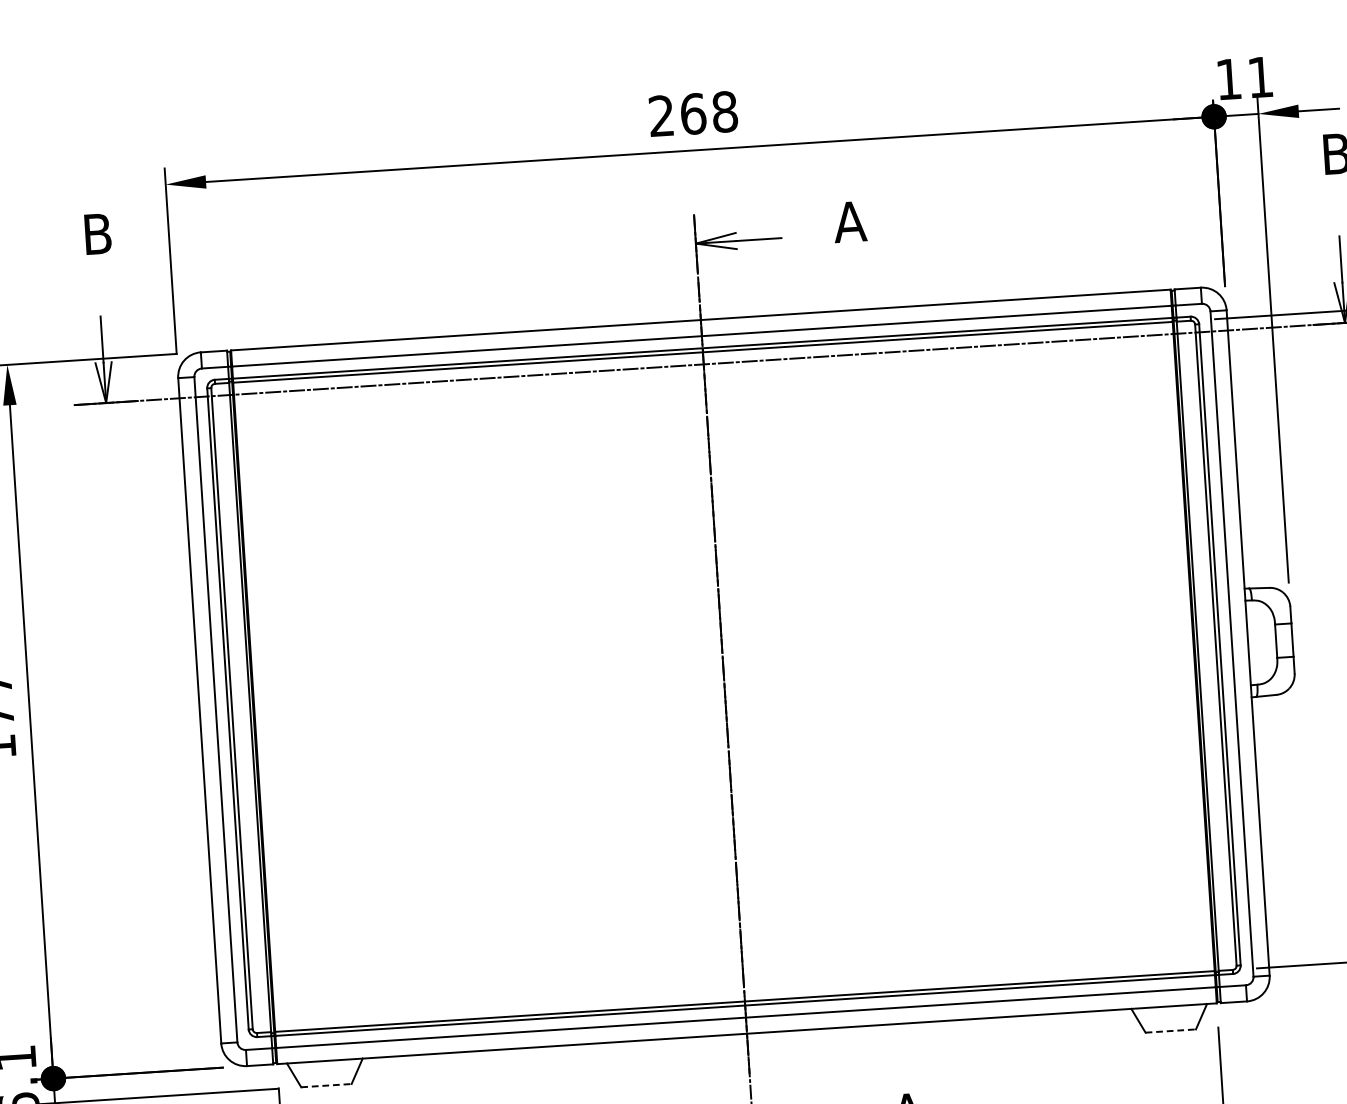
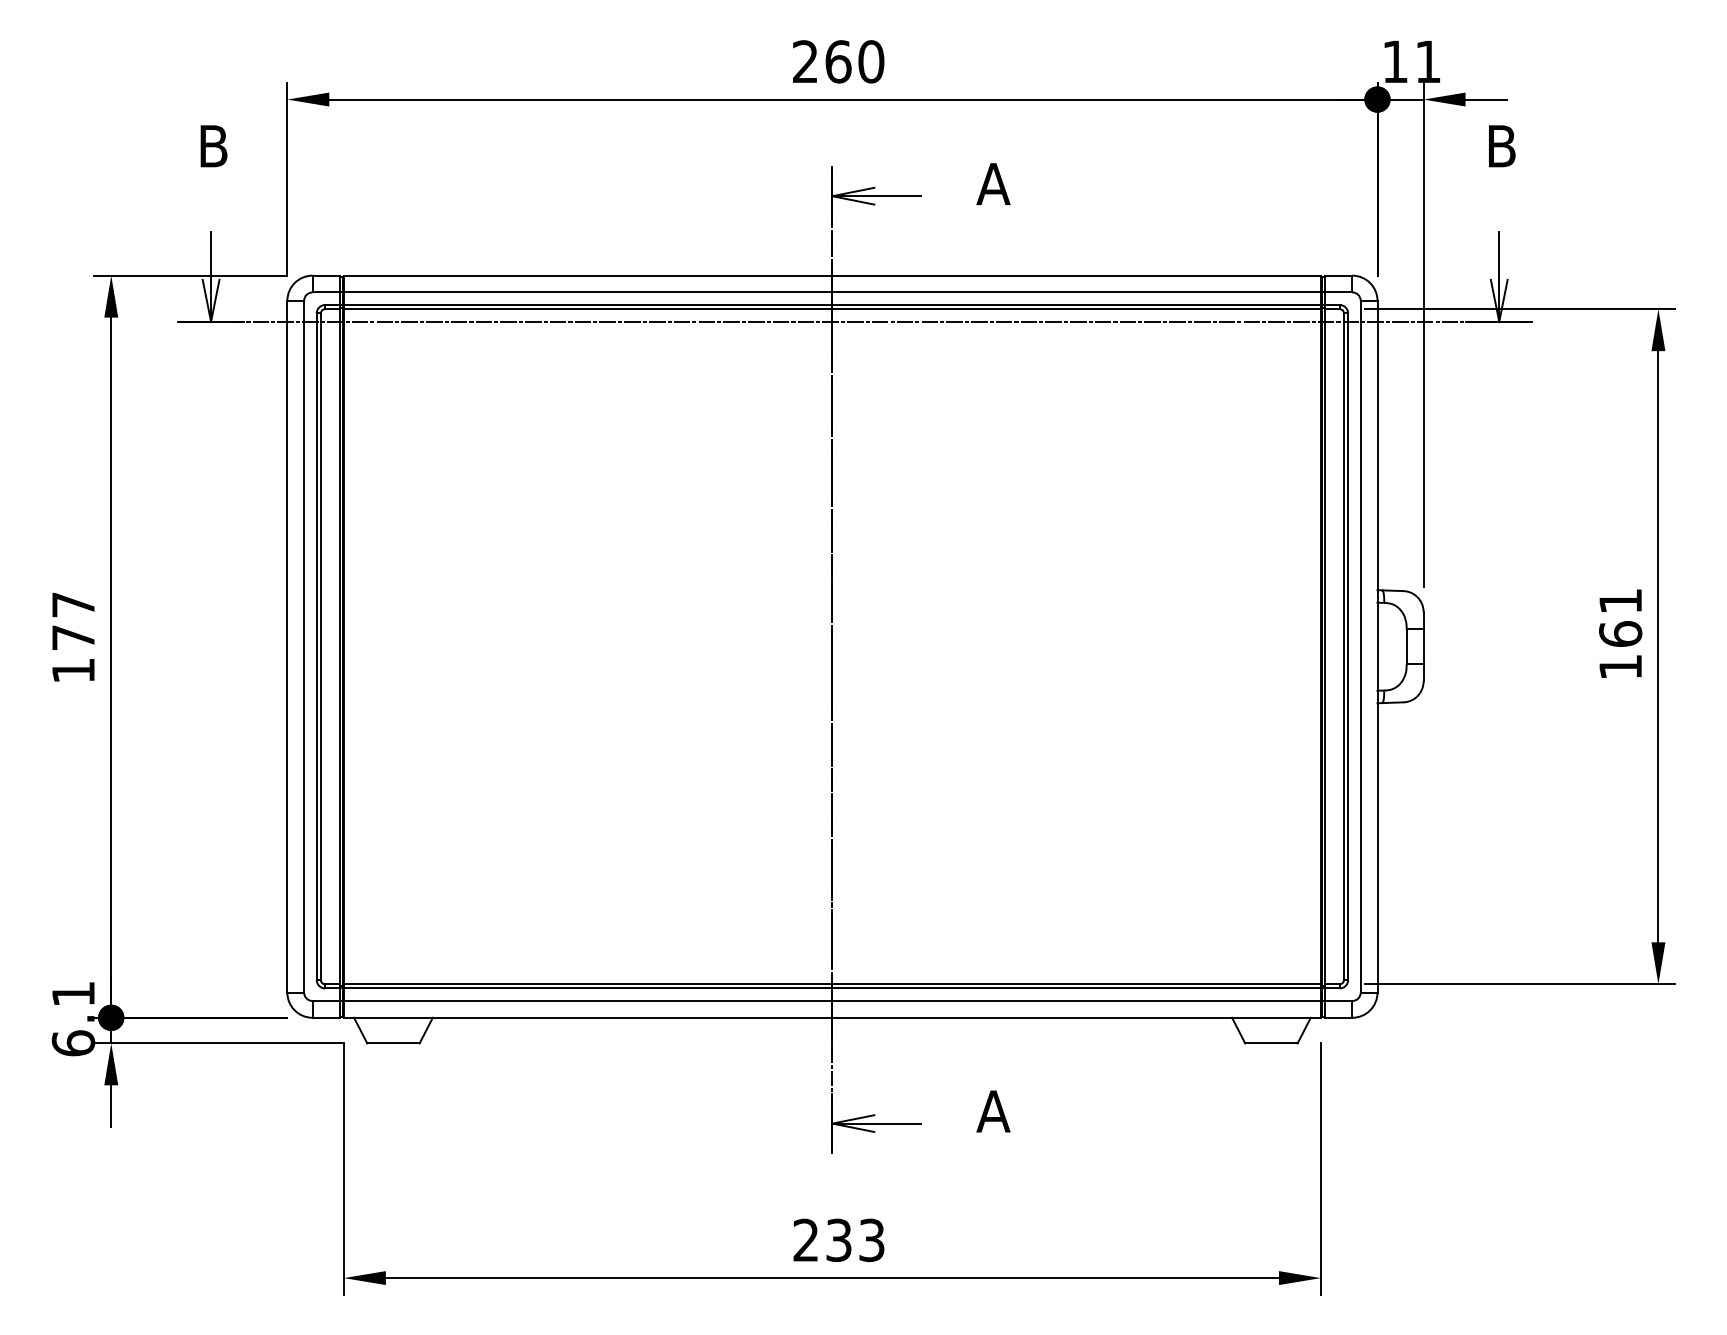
text: (725, 111) -> (871, 61), 268 -> 260
line: (1170, 1031) -> (1271, 1043), dashed -> solid
line: (326, 1085) -> (393, 1043), dashed -> solid

